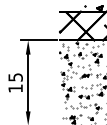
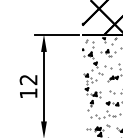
text: (15, 77) -> (28, 79), 15 -> 12

